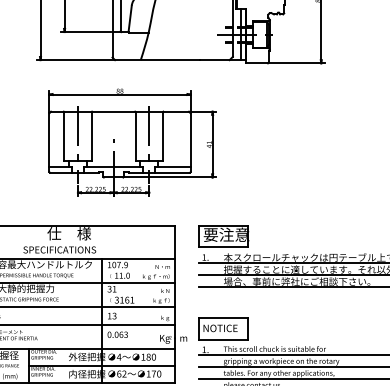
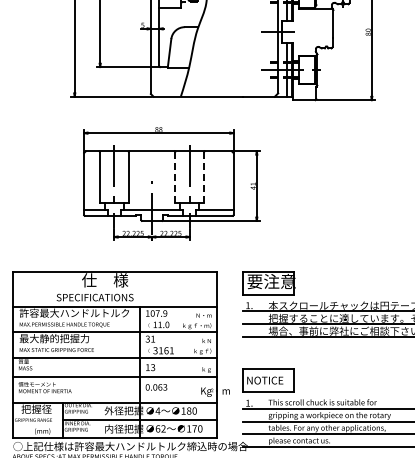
line: (135, 136) -> (175, 177), solid -> dashed
line: (163, 136) -> (204, 177), solid -> dashed

